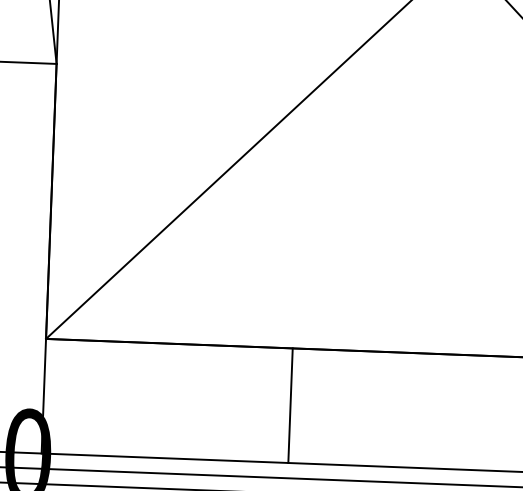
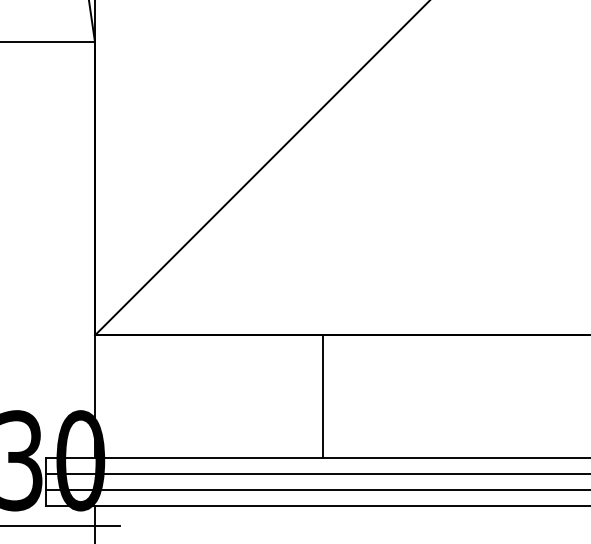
line: (290, 405) -> (323, 396), moved

